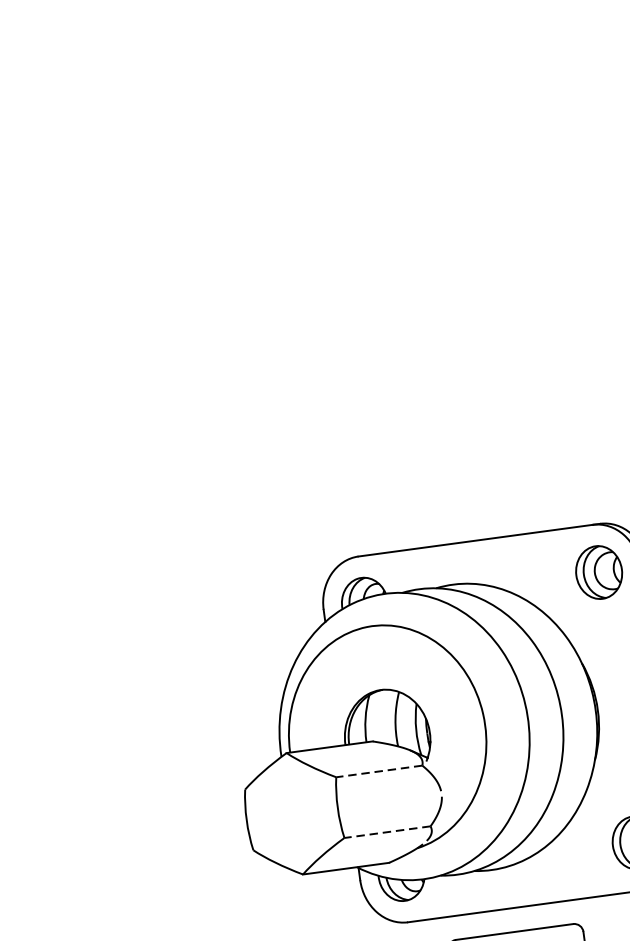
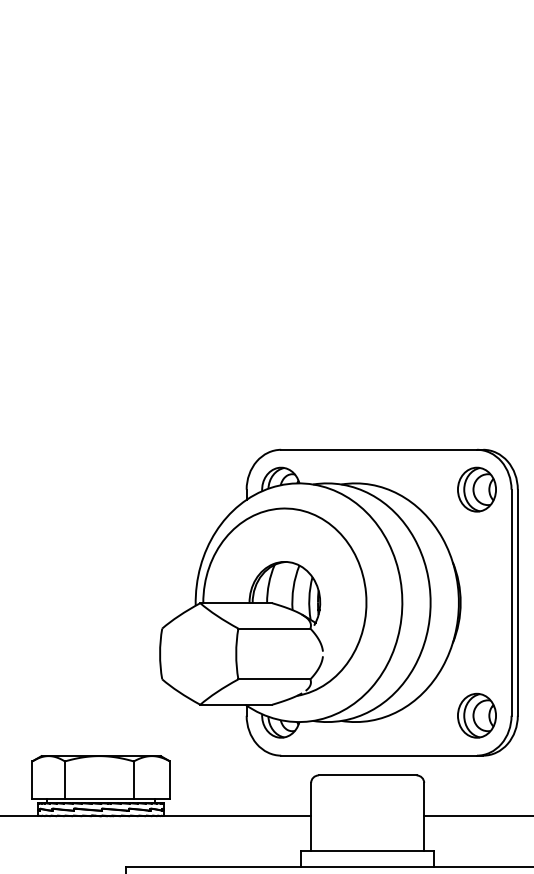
line: (379, 771) -> (274, 628), dashed -> solid
line: (387, 832) -> (274, 679), dashed -> solid

